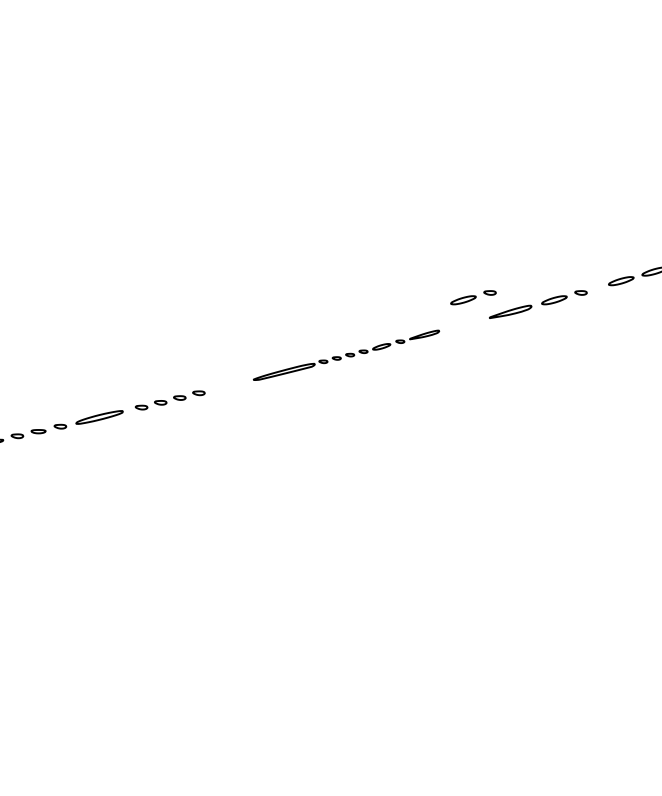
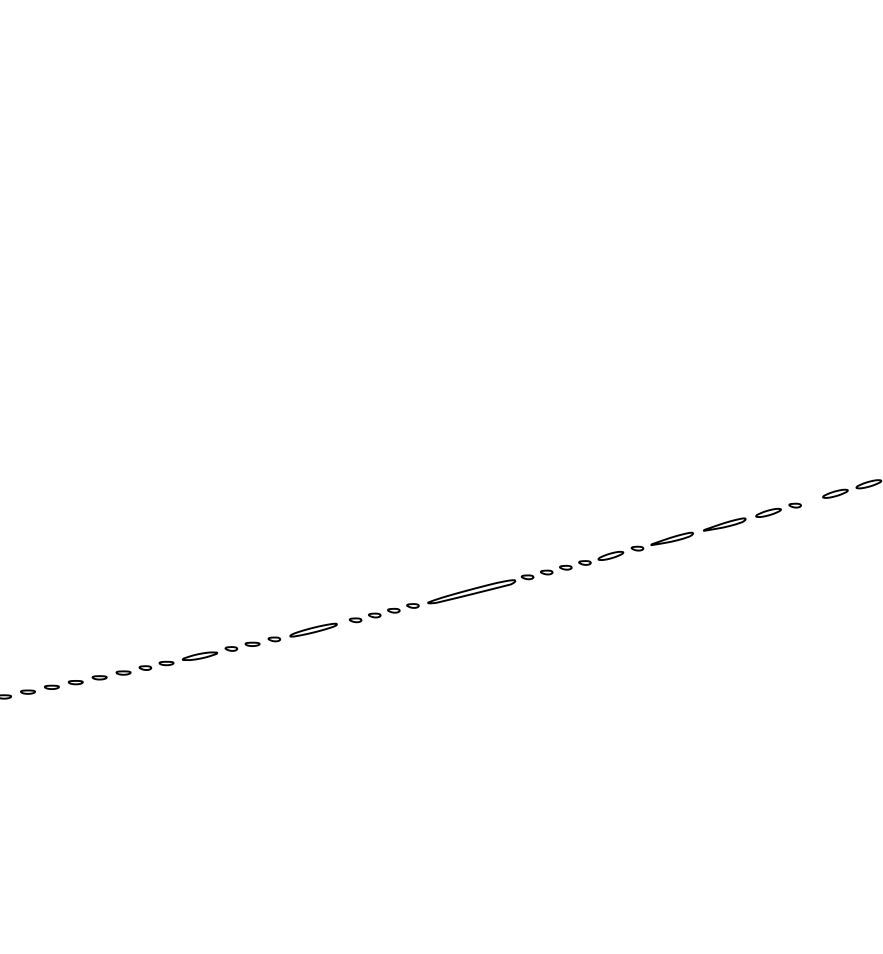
part: (473, 296) -> (687, 509), removed
part: (346, 354) -> (560, 567), size x1.43

